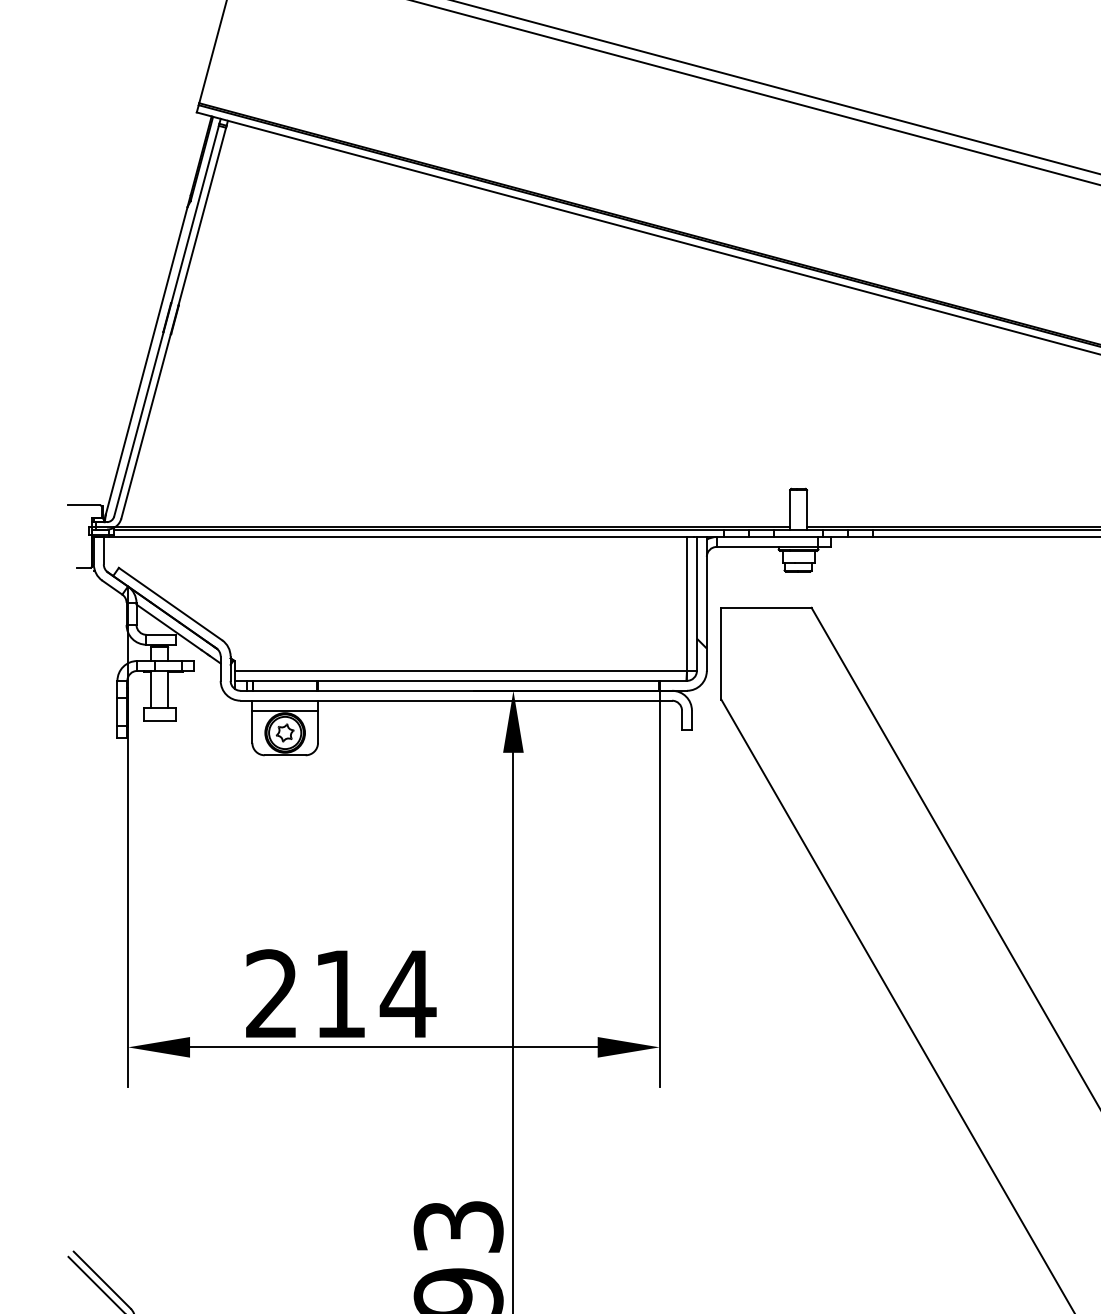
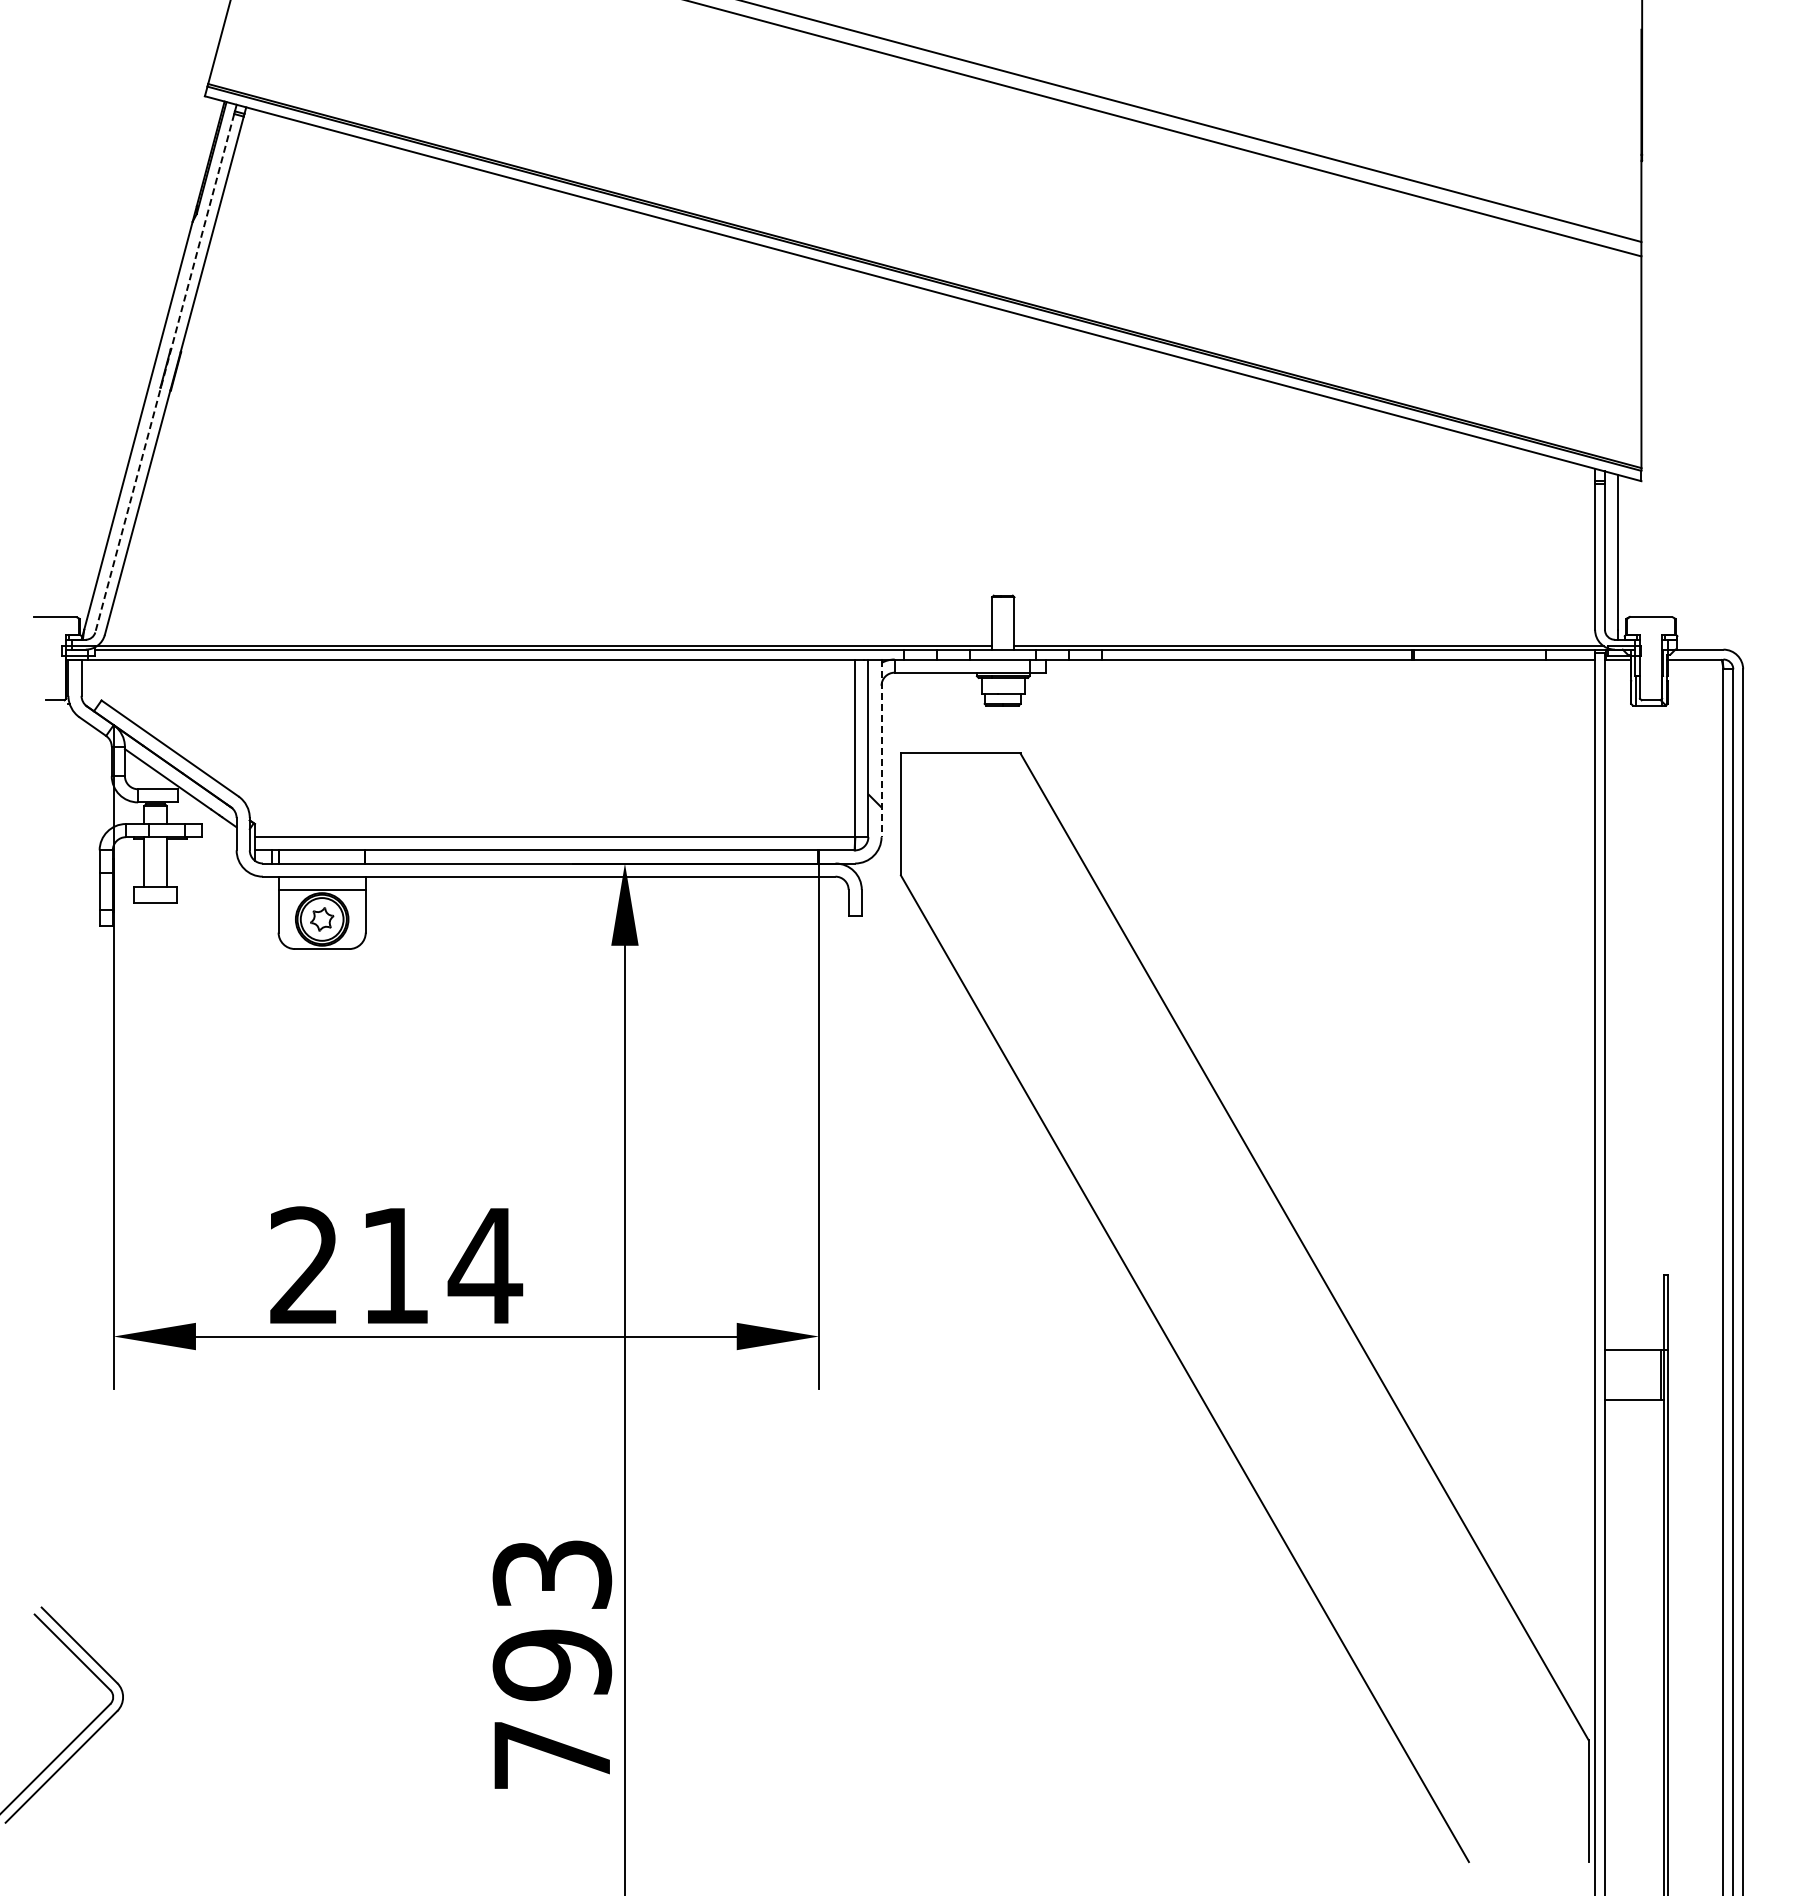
line: (166, 321) -> (164, 373), solid -> dashed
line: (706, 604) -> (881, 748), solid -> dashed

